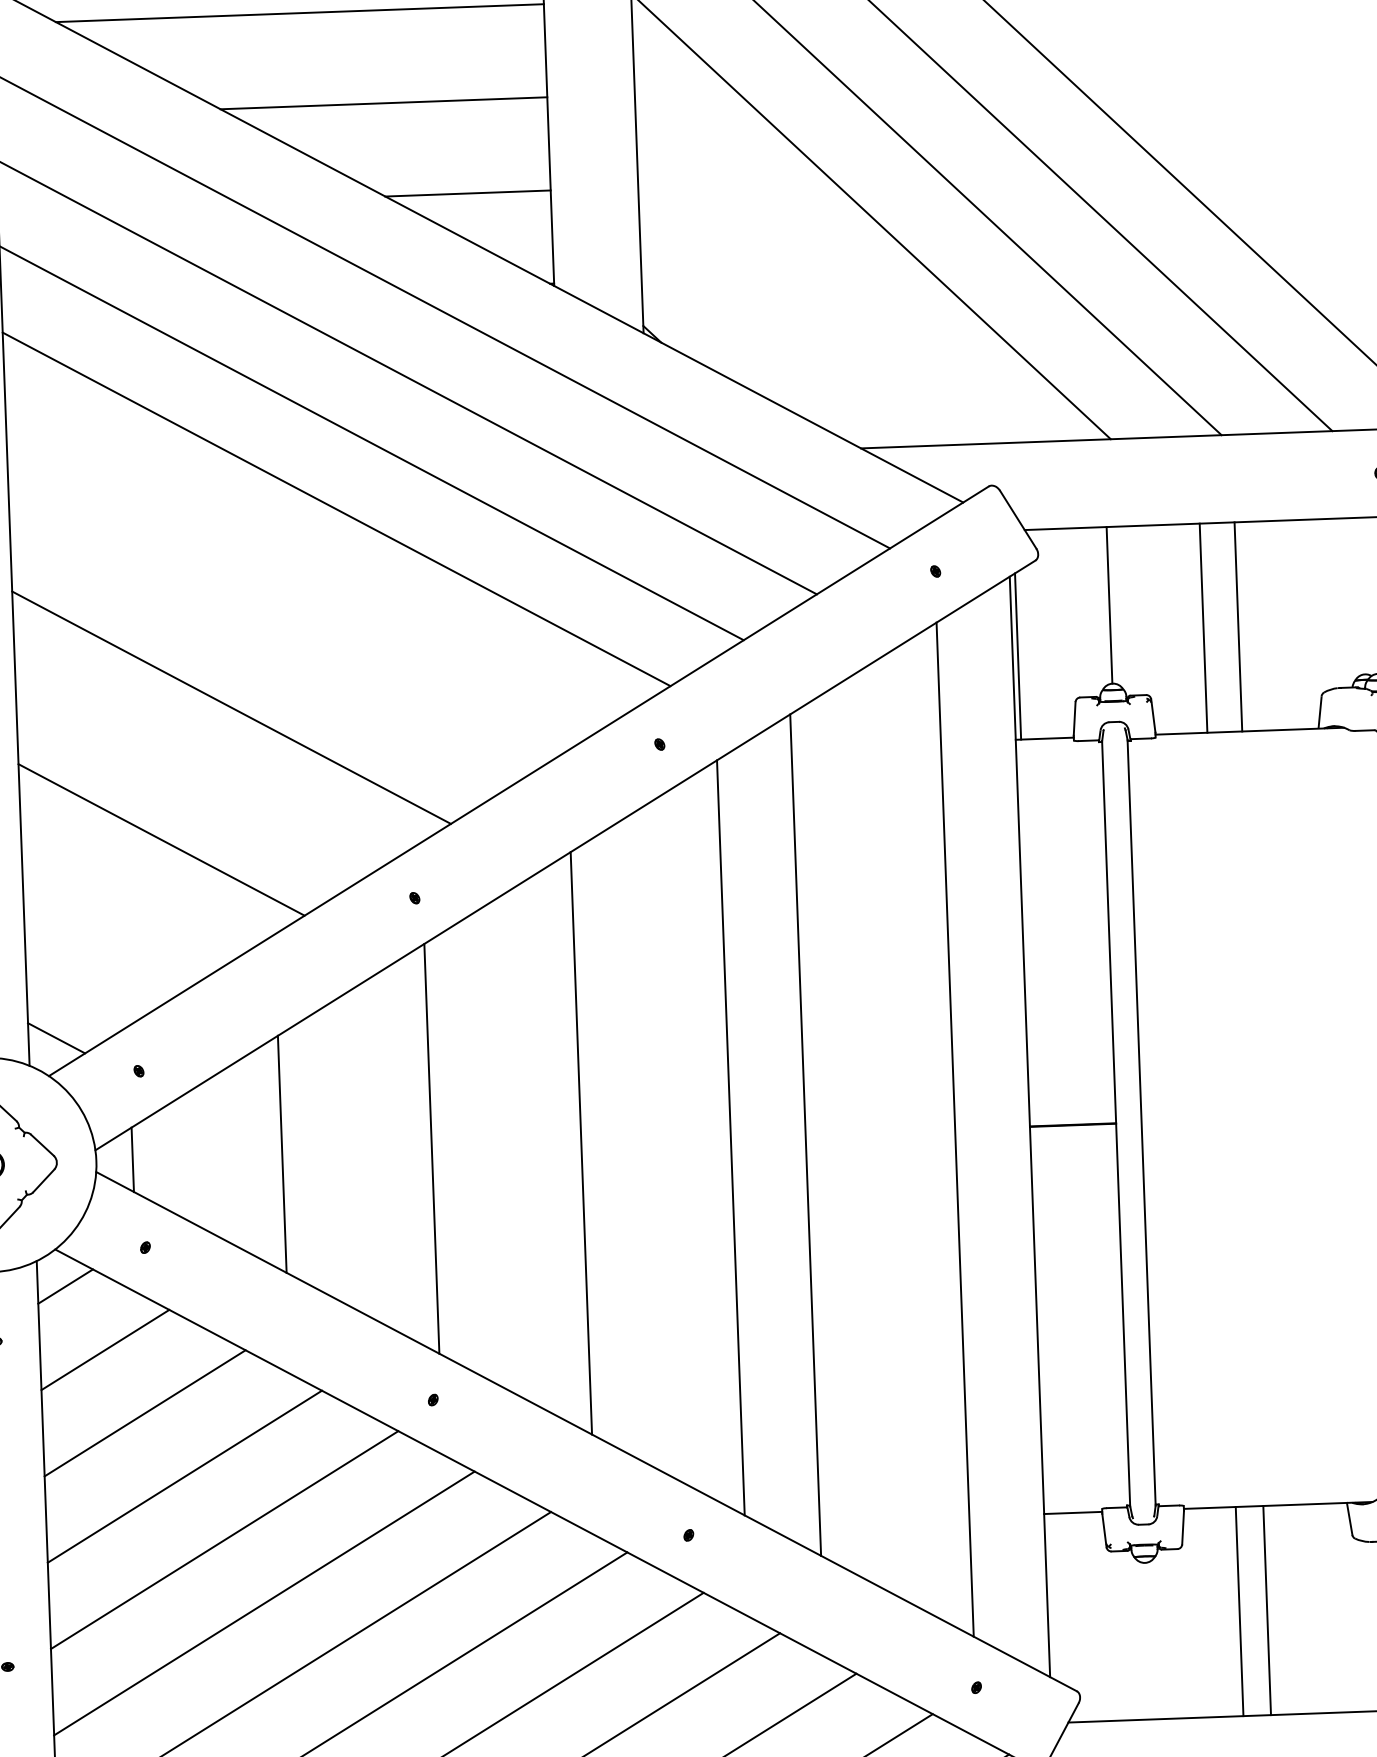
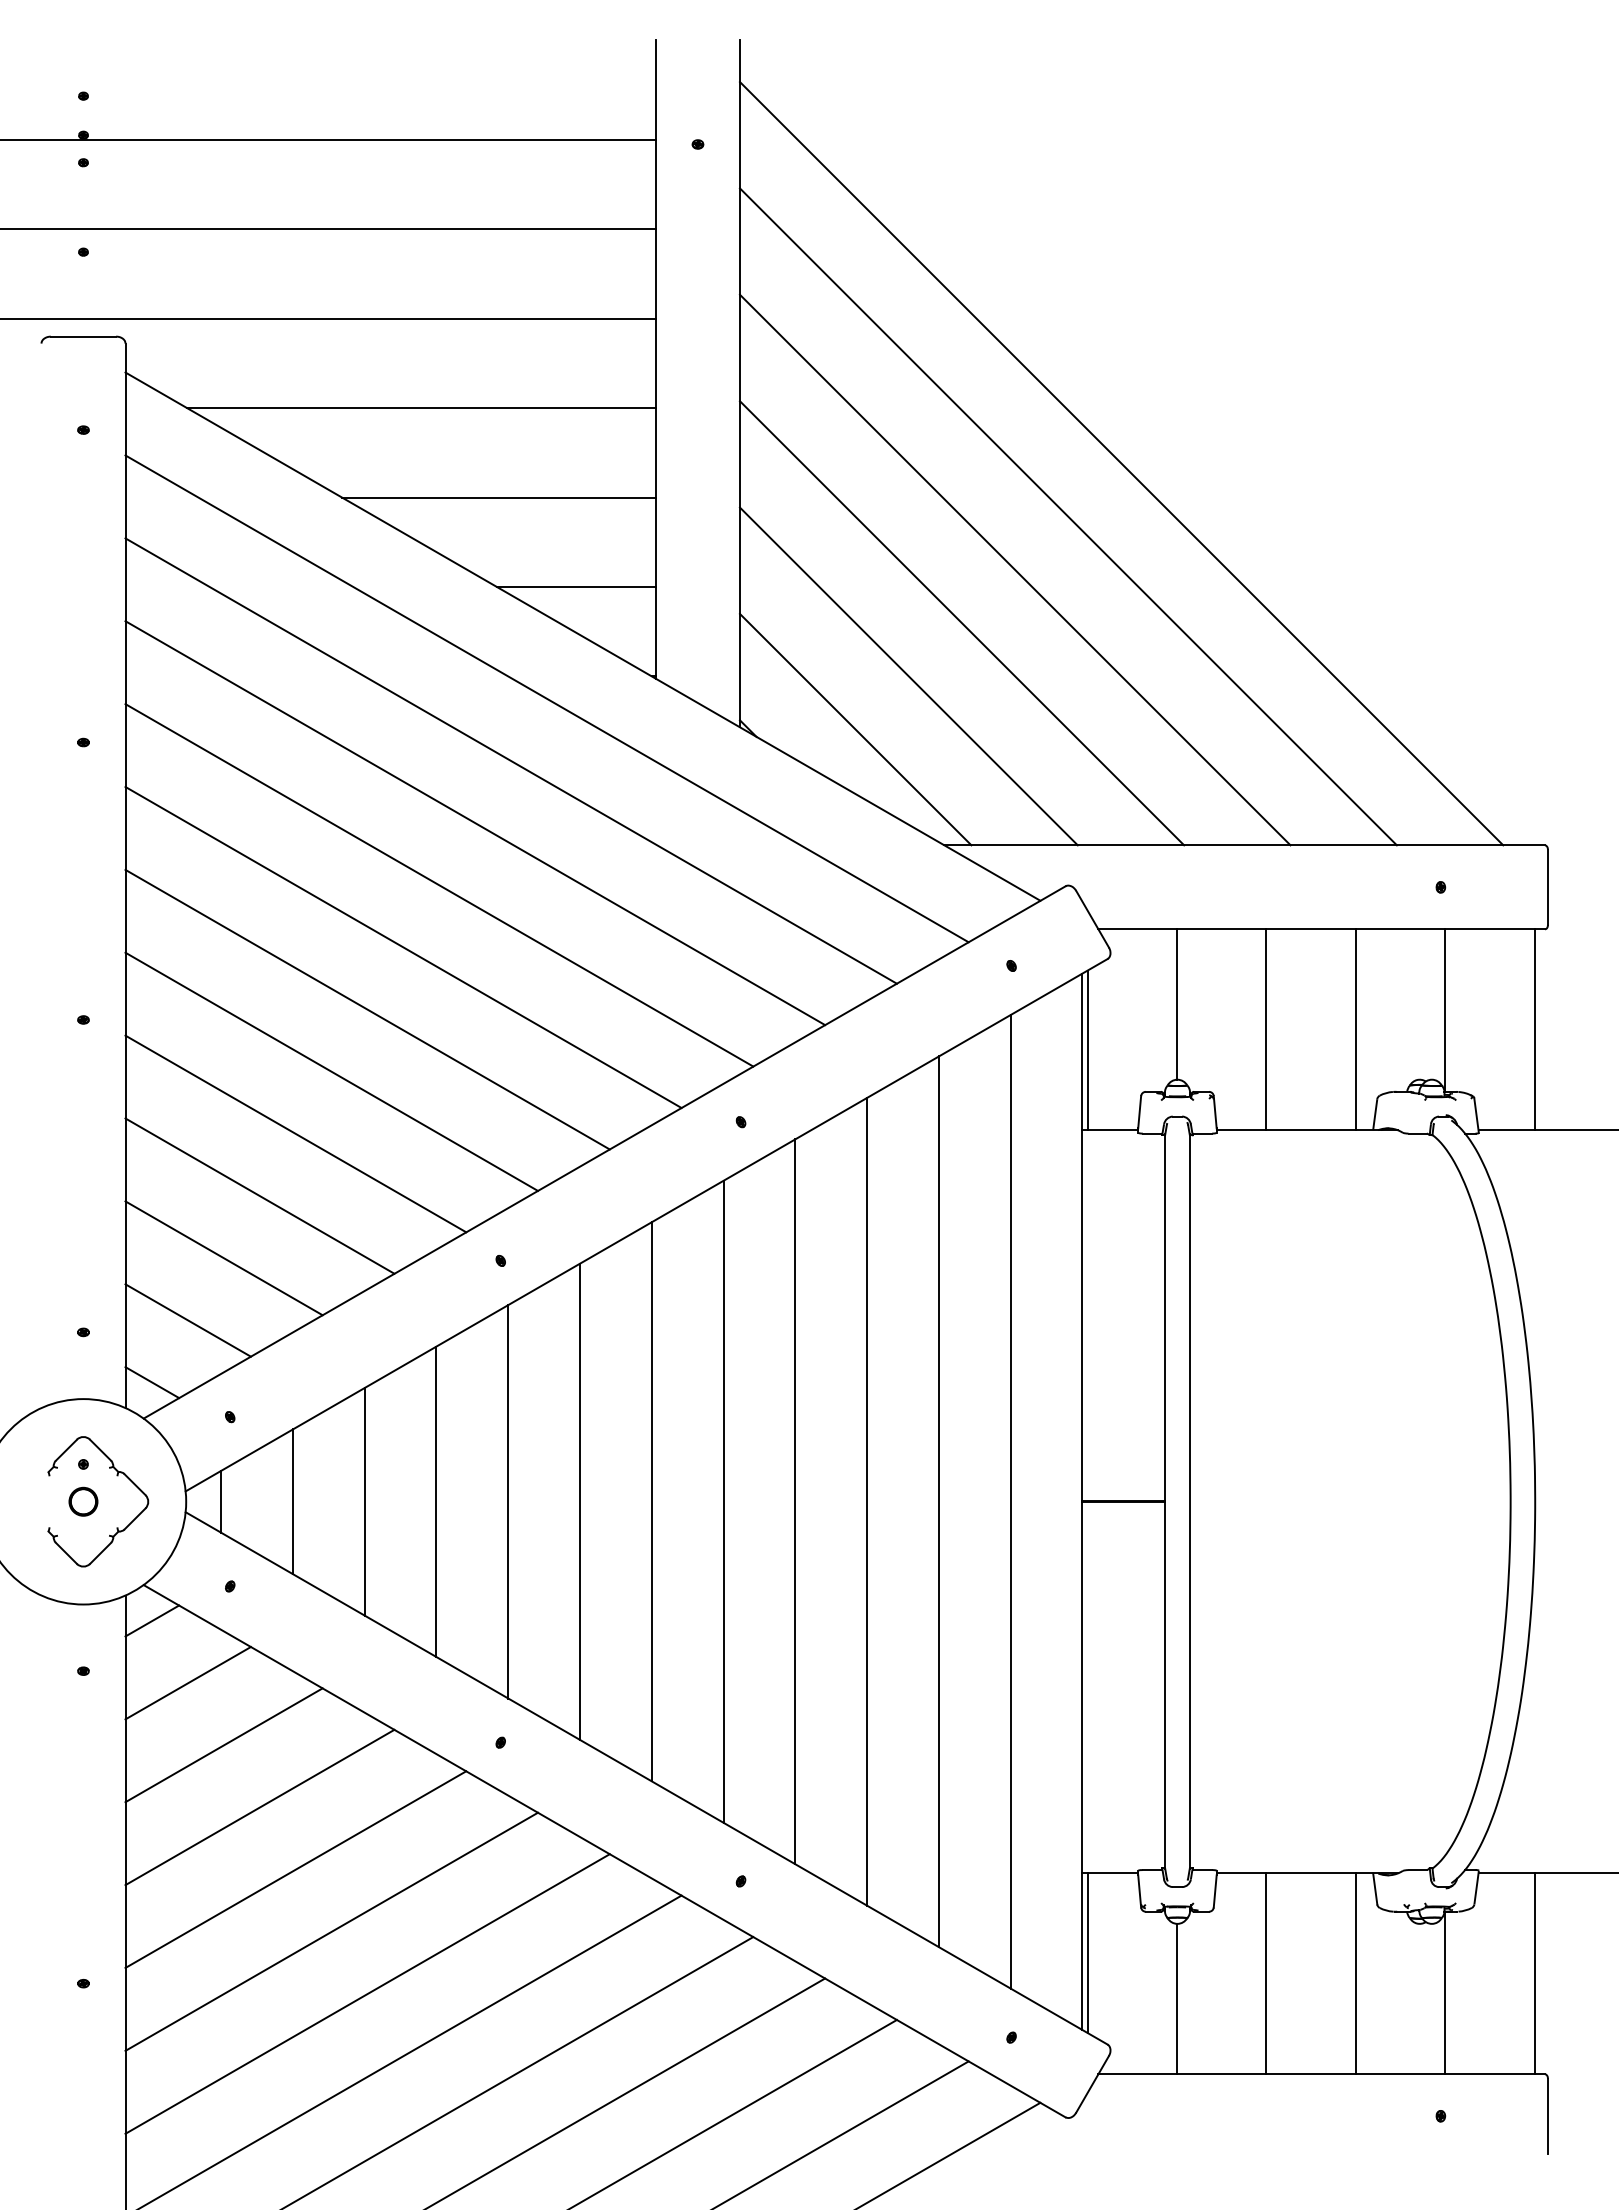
line: (817, 273) -> (908, 676), added
line: (764, 331) -> (855, 729), added
line: (301, 575) -> (403, 947), added
line: (1237, 626) -> (1355, 1029), moved
line: (266, 641) -> (367, 1009), added
line: (196, 773) -> (295, 1133), added
line: (125, 906) -> (223, 1258), added
line: (90, 972) -> (187, 1320), added
line: (879, 1132) -> (938, 1501), added
line: (656, 1140) -> (723, 1501), added
line: (507, 1145) -> (580, 1501), added
line: (357, 1151) -> (436, 1501), added
line: (207, 1156) -> (292, 1501), added
line: (1052, 1597) -> (1087, 1953), added
line: (1266, 1610) -> (1355, 1973), moved
line: (1147, 1640) -> (1177, 1998), added

